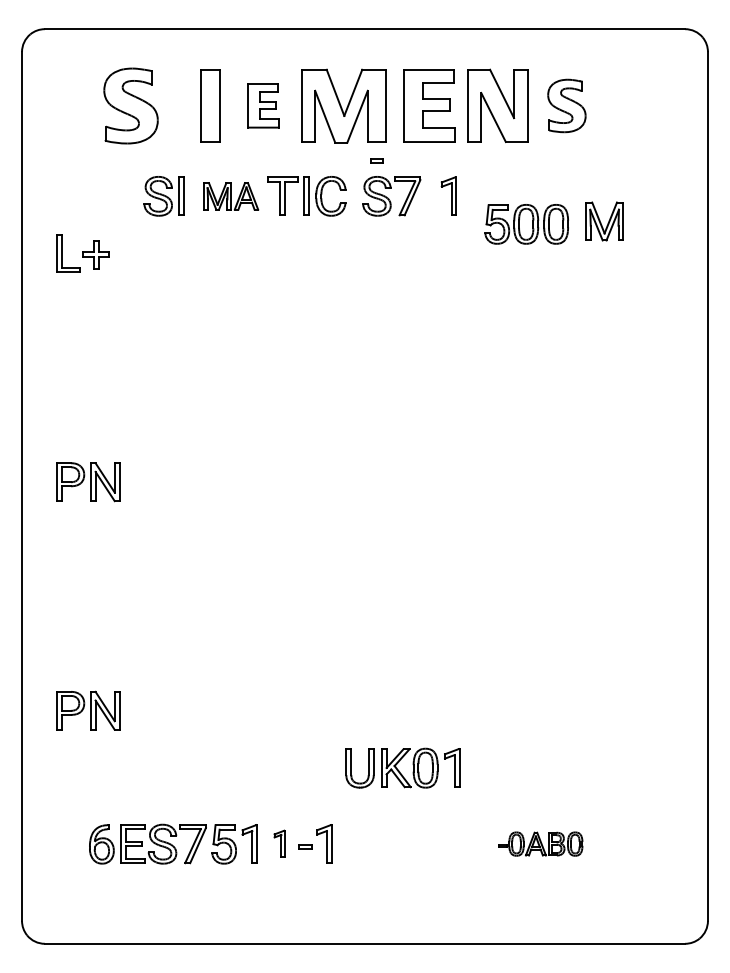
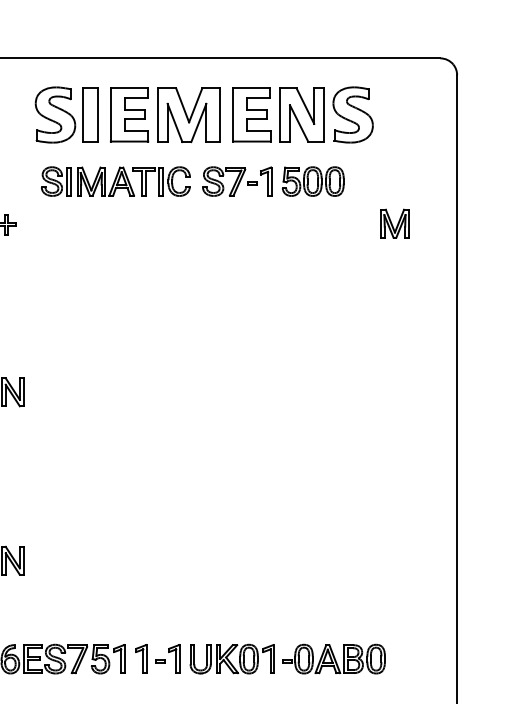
part: (130, 105) -> (55, 114), moved
part: (263, 105) -> (129, 114), size x1.67
part: (566, 105) -> (352, 114), size x1.43
part: (376, 160) -> (251, 183), moved
part: (231, 196) -> (105, 181), size x1.43
part: (604, 221) -> (394, 223), moved
part: (526, 224) -> (313, 181), moved
part: (402, 767) -> (231, 658), moved
part: (279, 843) -> (141, 658), size x1.43
part: (540, 843) -> (333, 658), size x1.67

